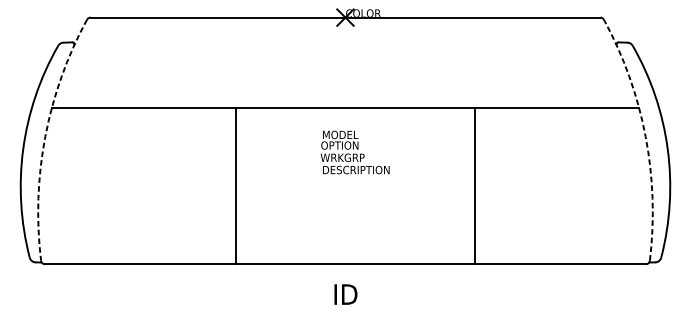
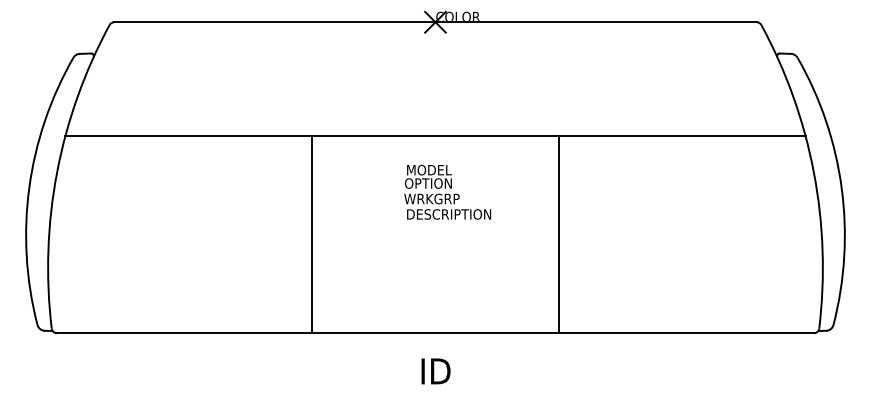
arc: (45, 136) -> (57, 172), dashed -> solid
arc: (645, 136) -> (813, 172), dashed -> solid
line: (236, 185) -> (312, 234), moved
line: (474, 185) -> (558, 234), moved

